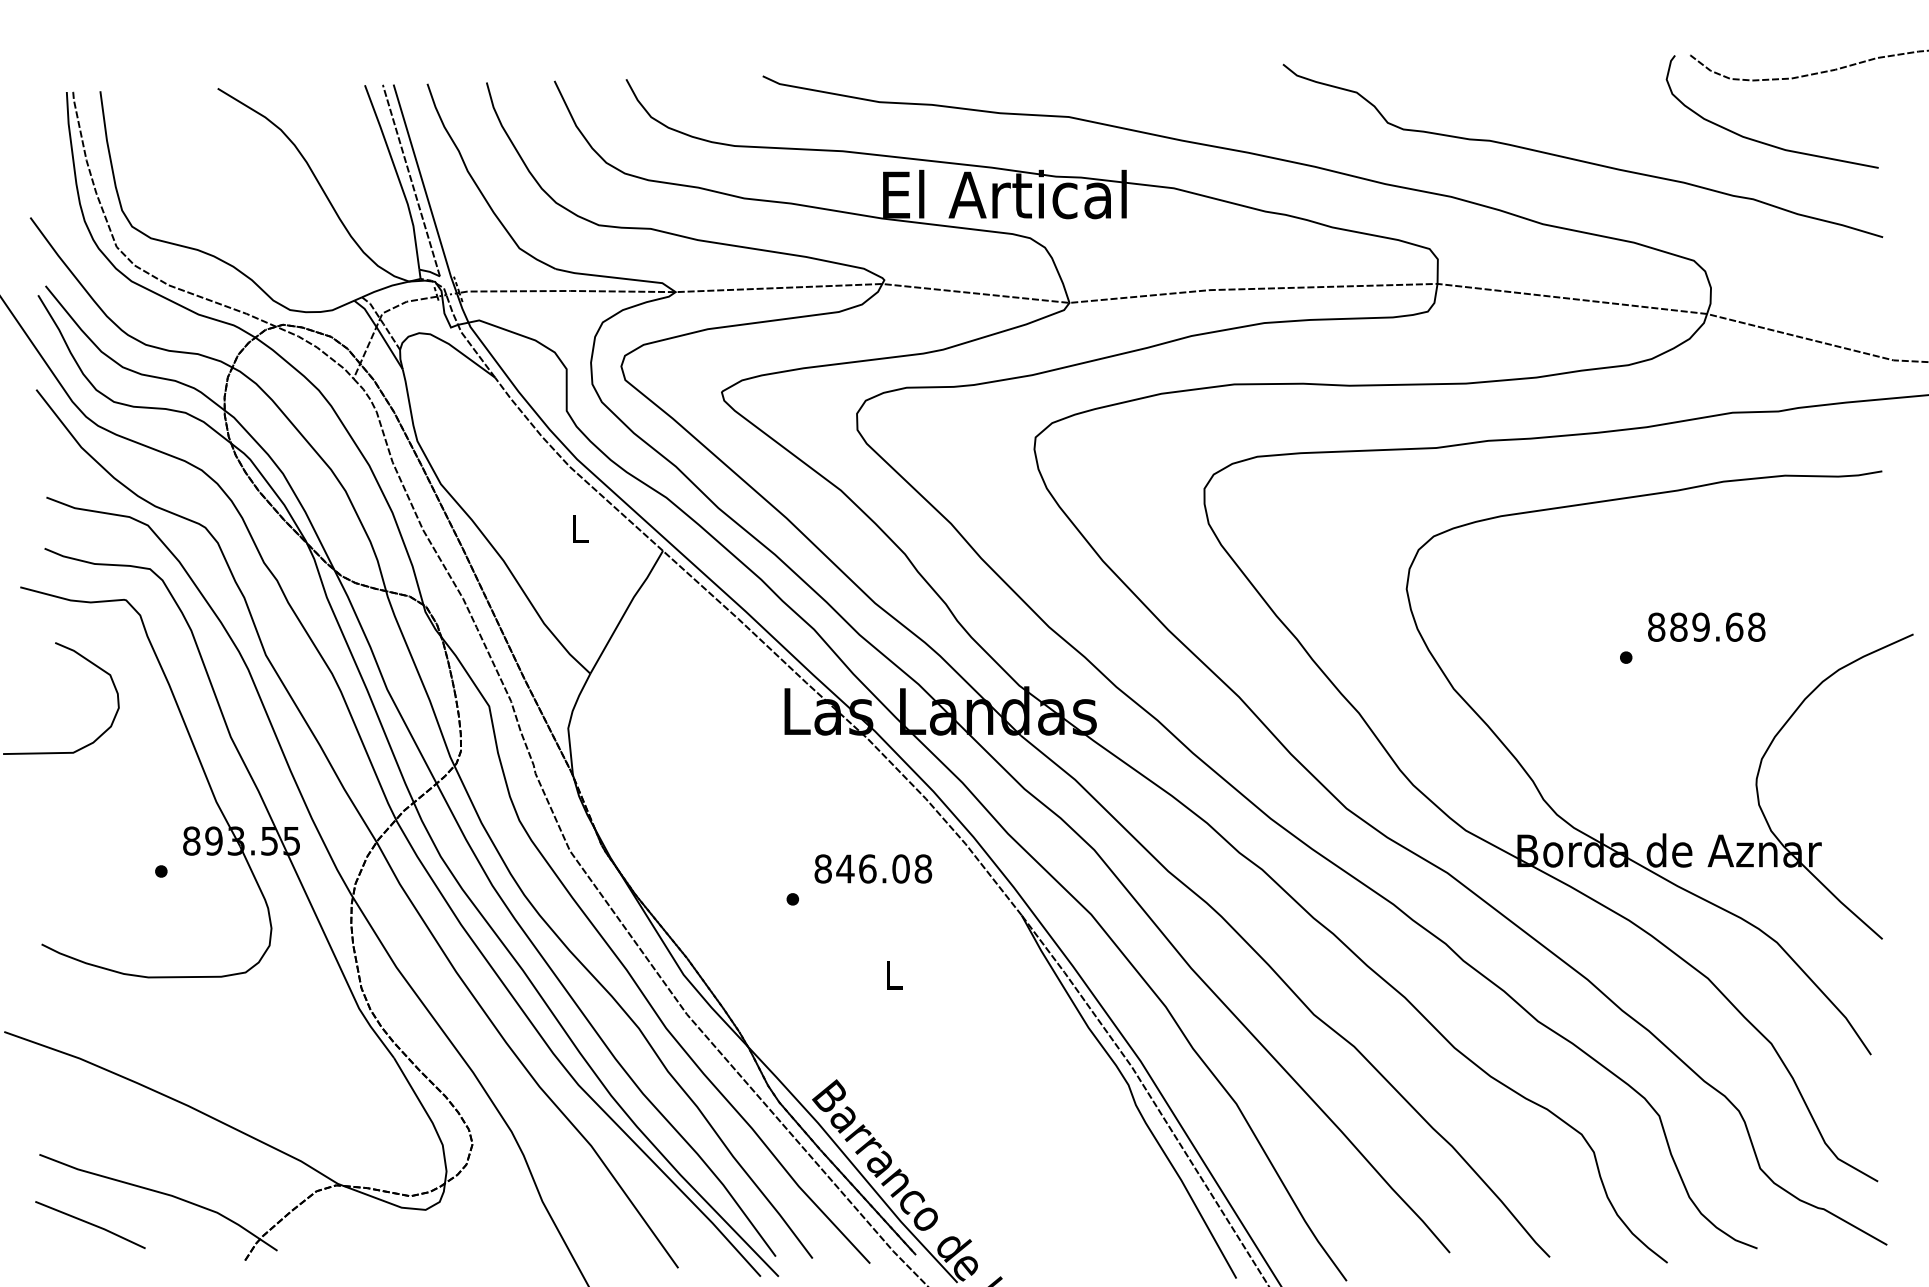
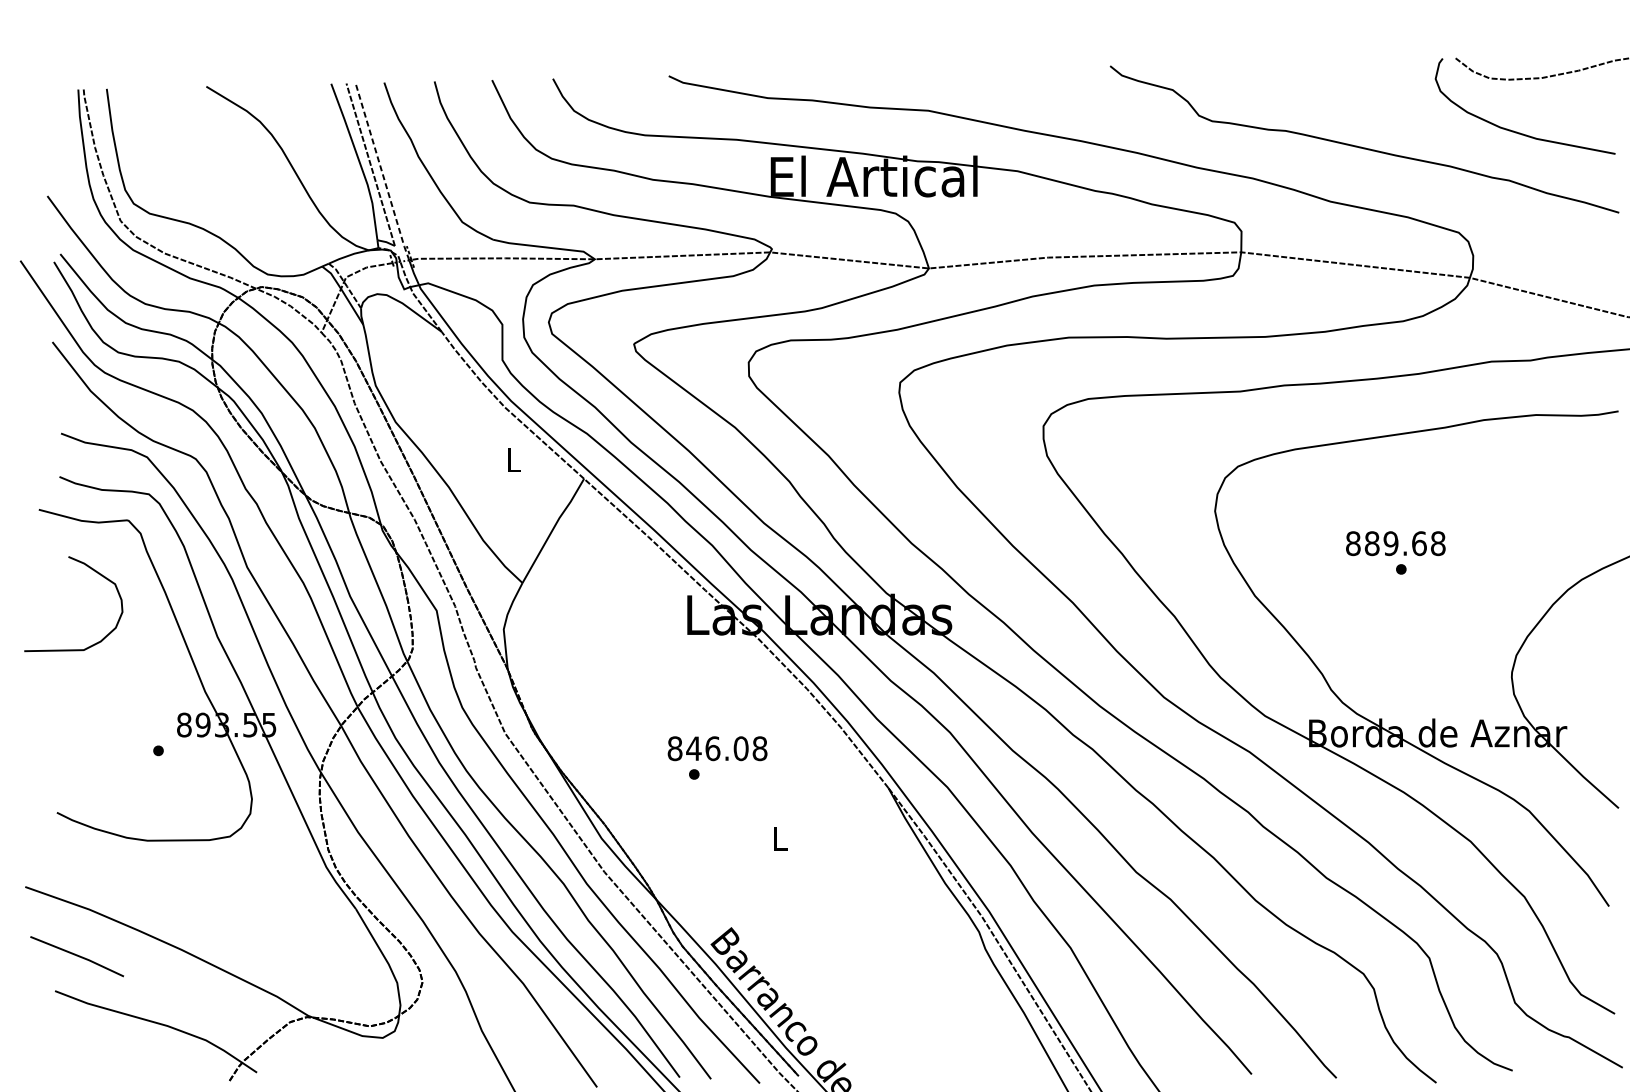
line: (424, 188) -> (381, 171), solid -> dashed
text: (1706, 626) -> (1395, 542), moved
text: (873, 868) -> (717, 748), moved
line: (90, 1224) -> (77, 956), moved

